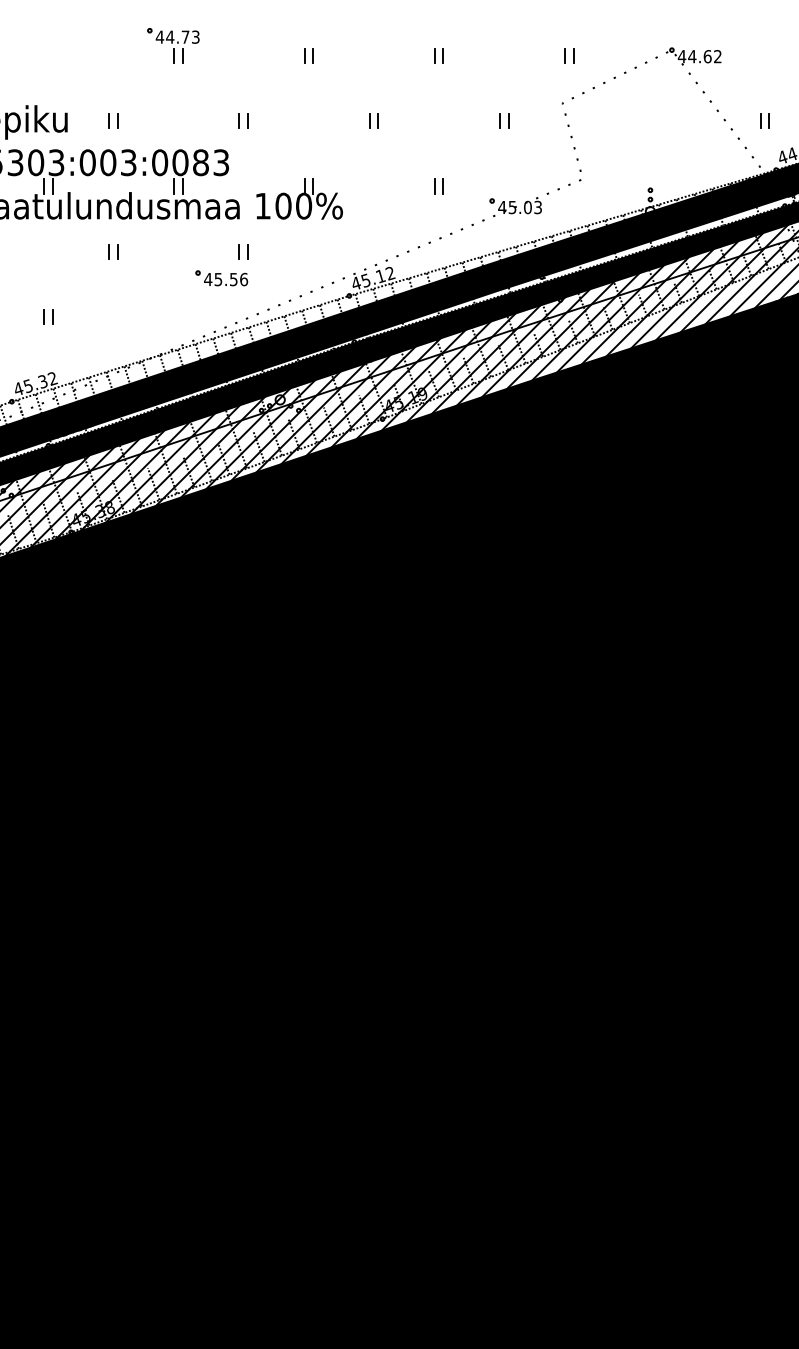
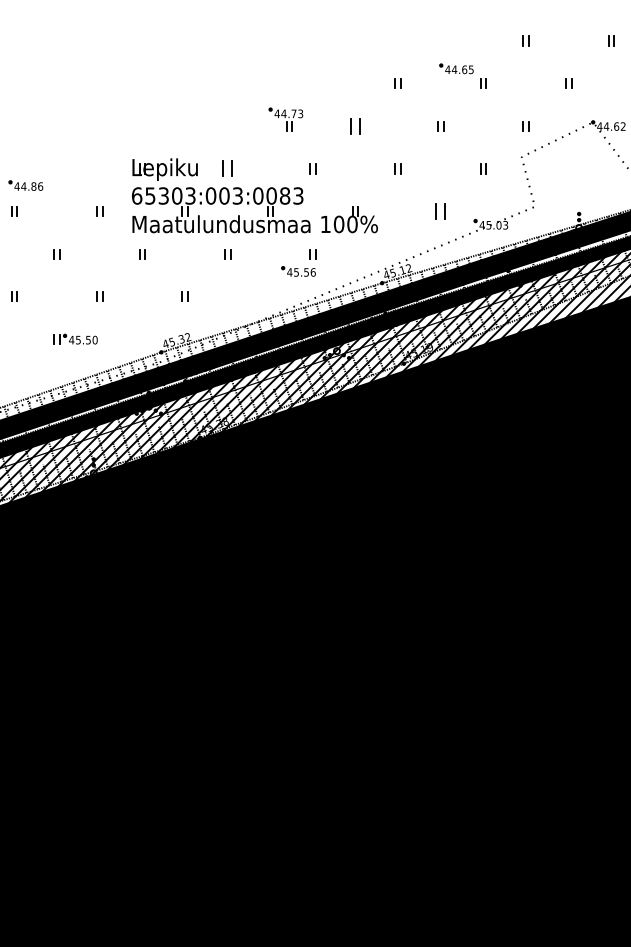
part: (172, 45) -> (285, 119), moved
part: (308, 56) -> (355, 126), size x1.6
part: (112, 120) -> (227, 168), size x1.6
part: (438, 186) -> (440, 211), size x1.6

